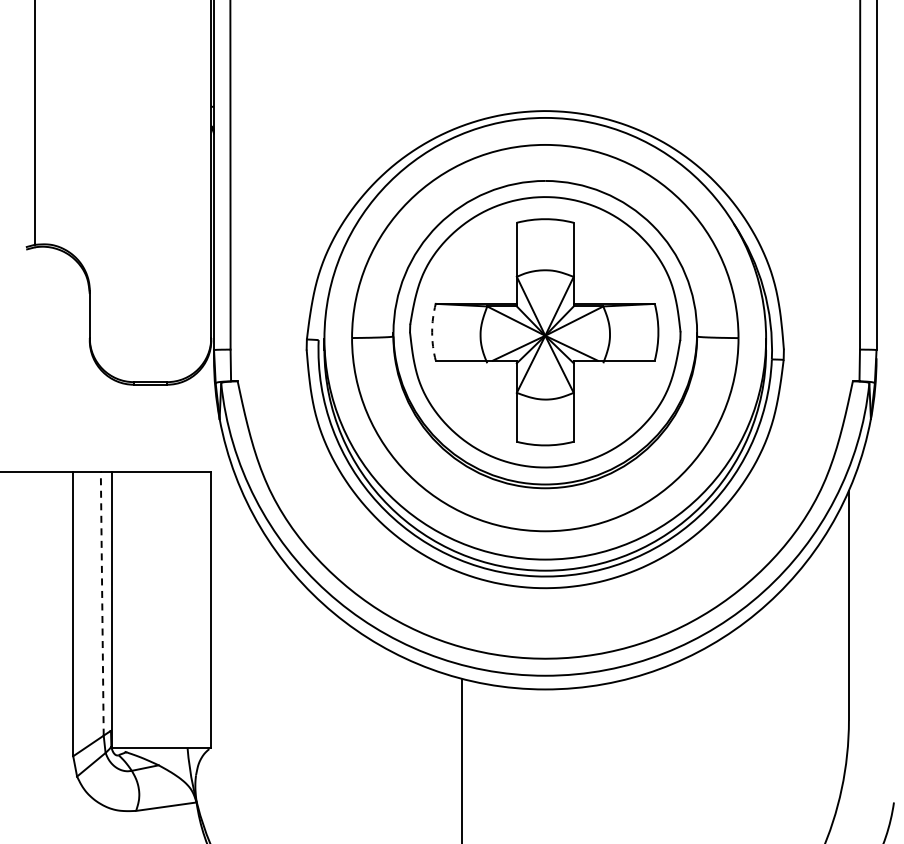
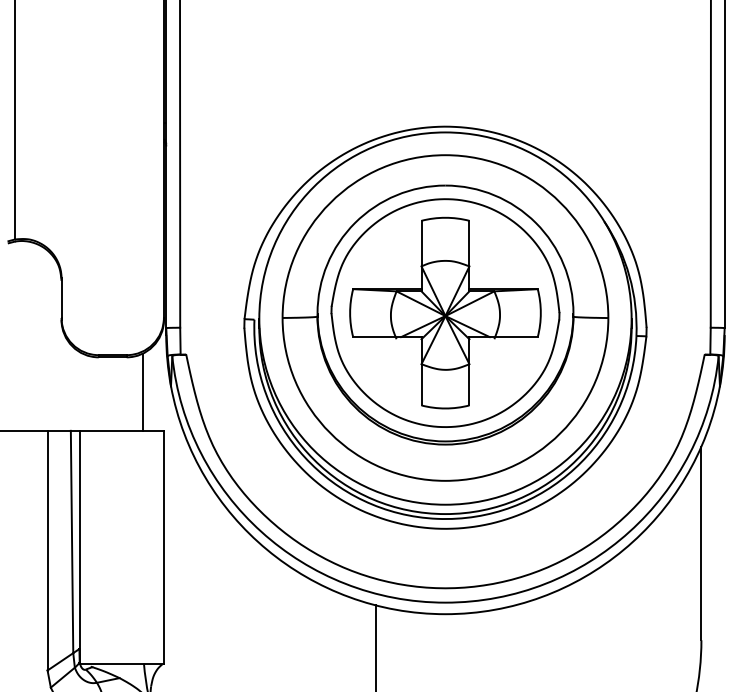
arc: (432, 332) -> (350, 313), dashed -> solid
line: (186, 425) -> (143, 391), added
line: (102, 603) -> (72, 541), dashed -> solid

